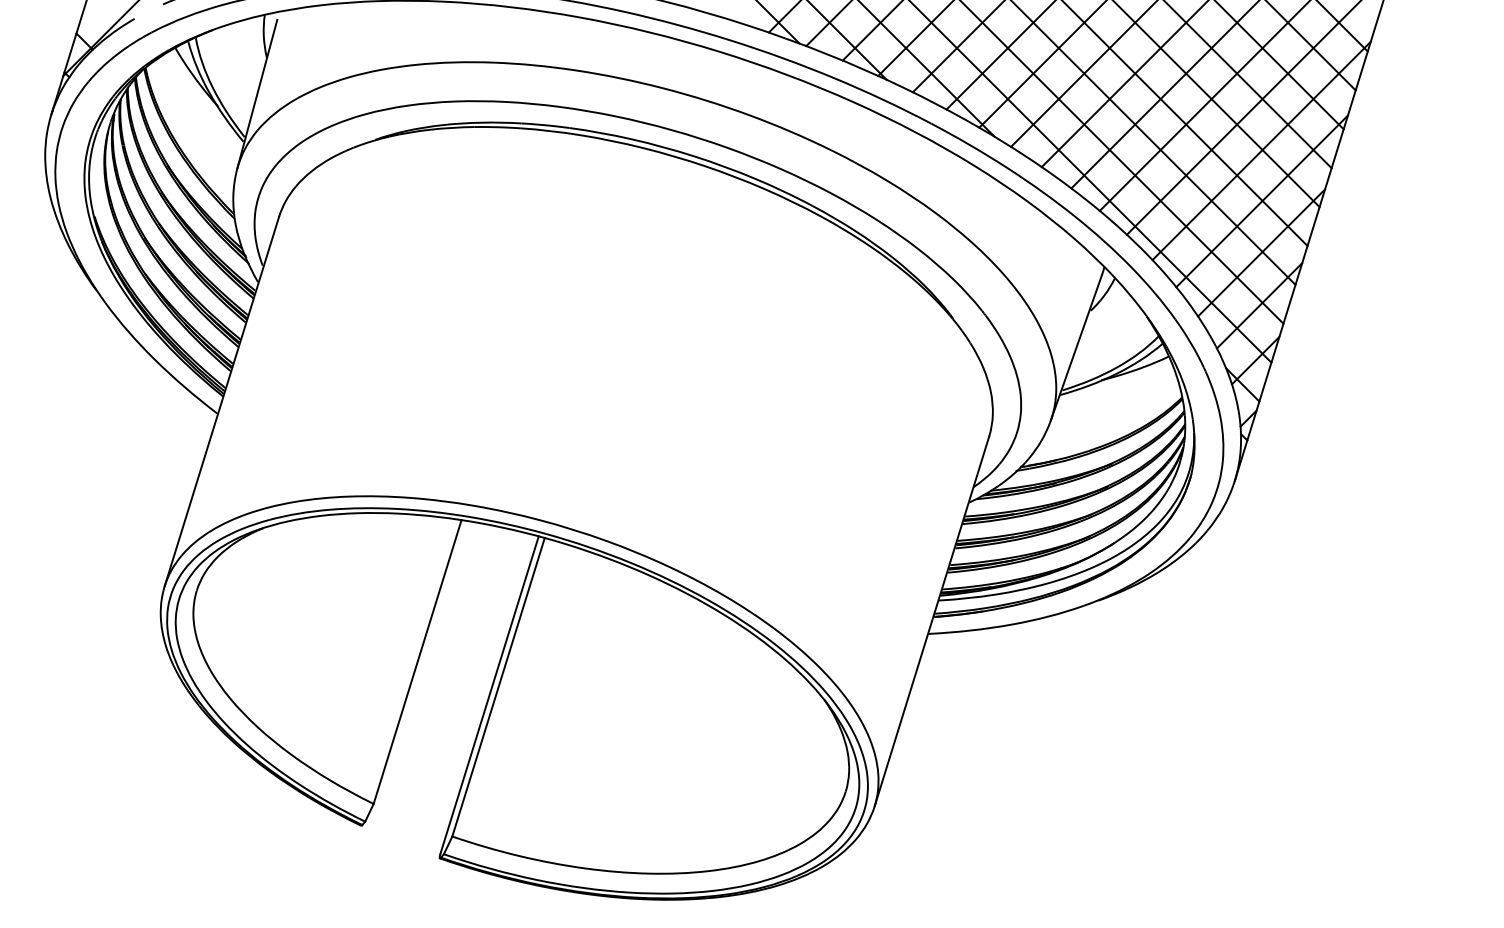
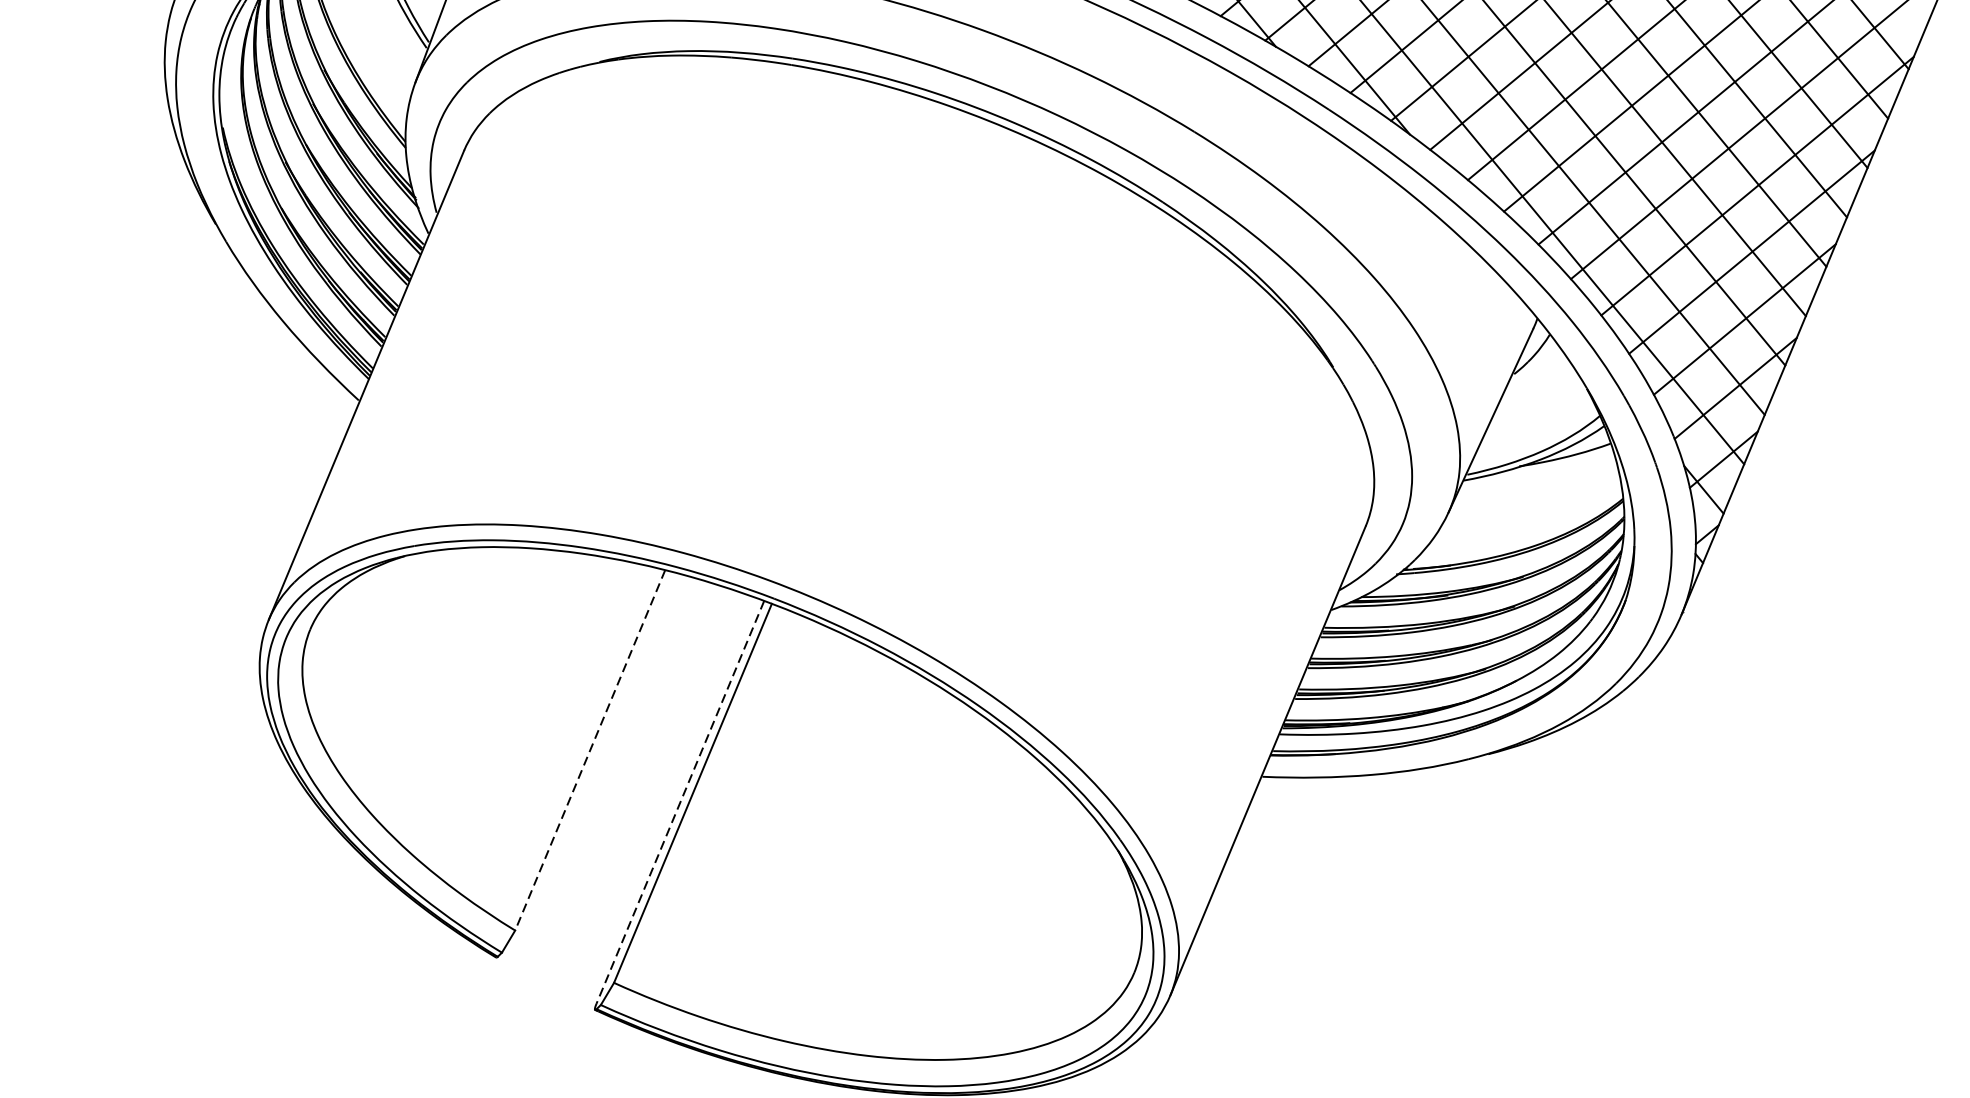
line: (417, 662) -> (590, 750), solid -> dashed
line: (489, 695) -> (680, 803), solid -> dashed

